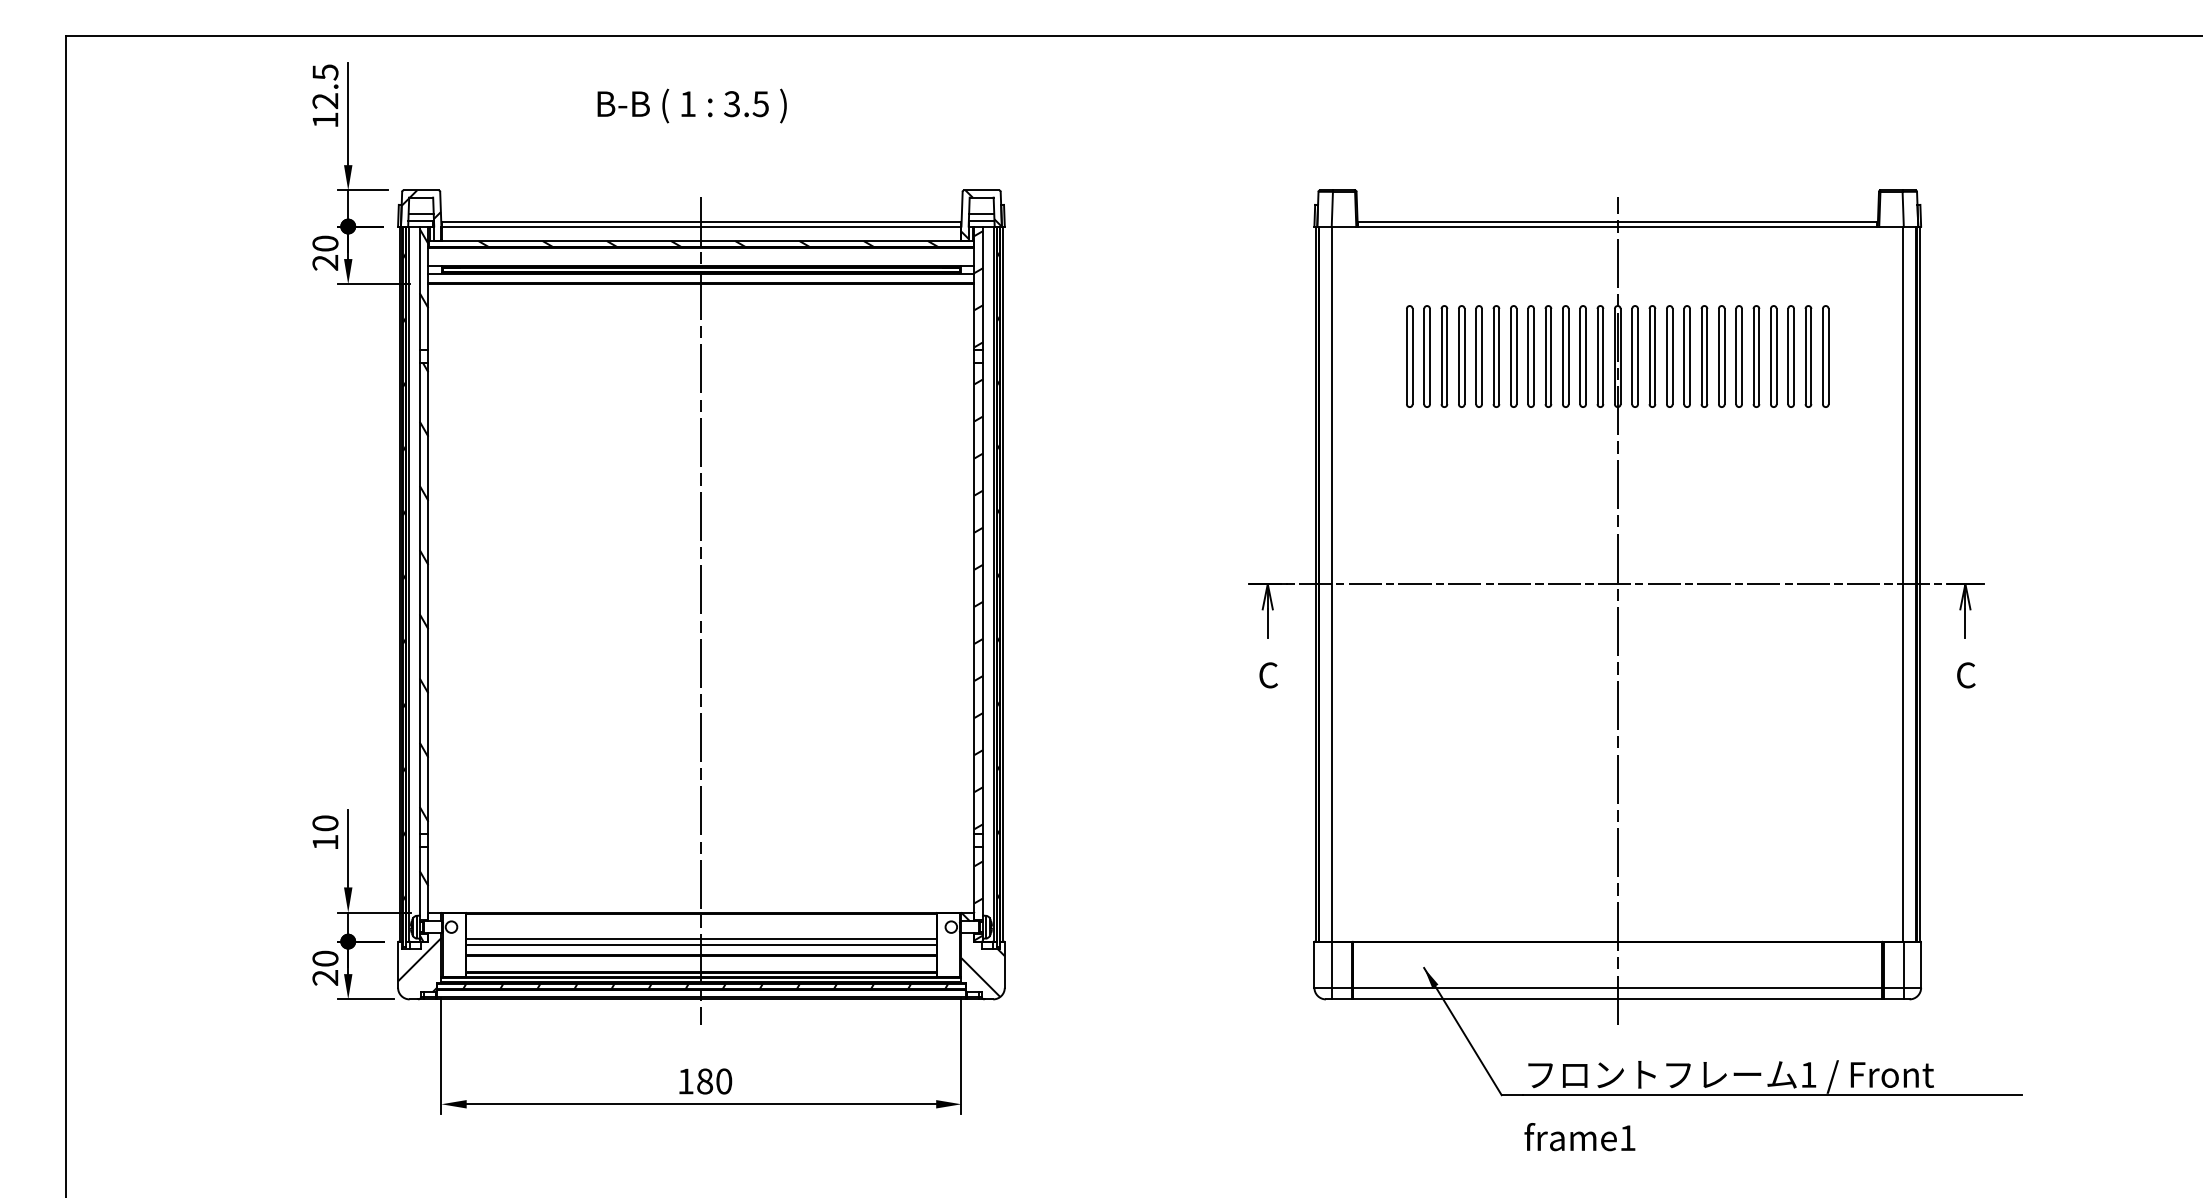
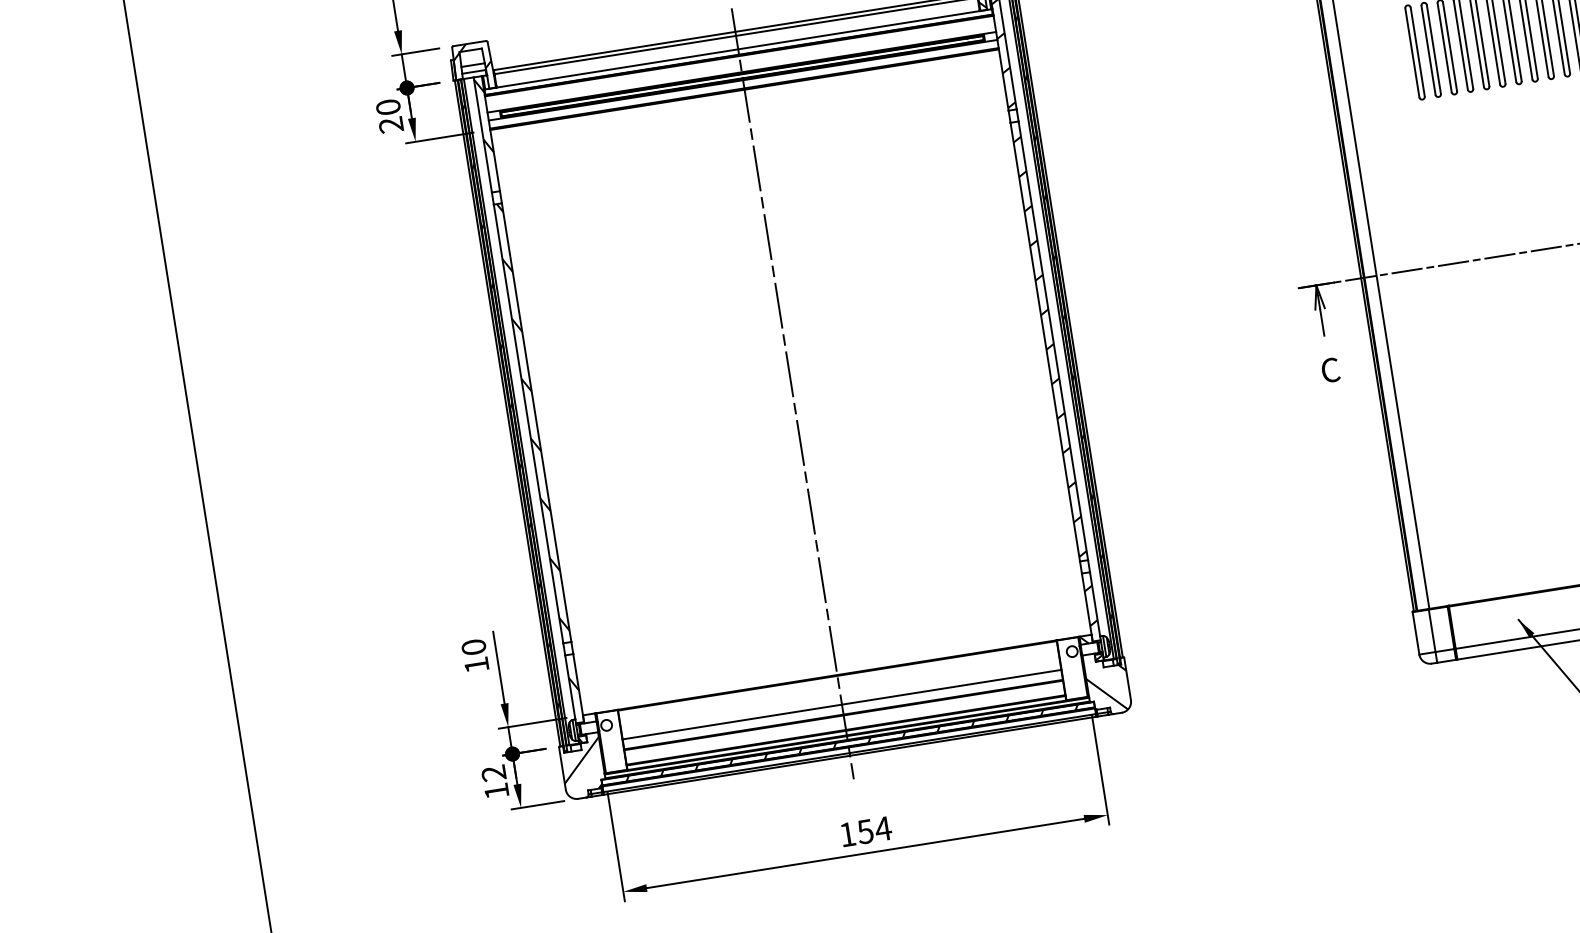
hatch: (707, 243) -> (744, 50), removed
line: (700, 938) -> (840, 699), removed
text: (325, 967) -> (495, 781), 20 -> 12
text: (714, 1081) -> (874, 830), 180 -> 154

